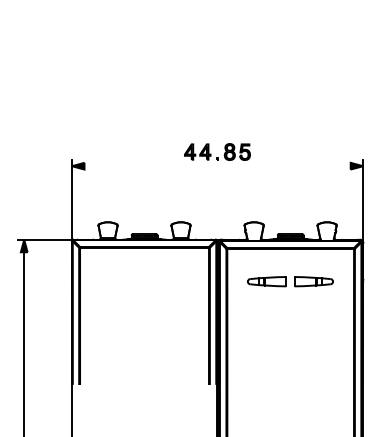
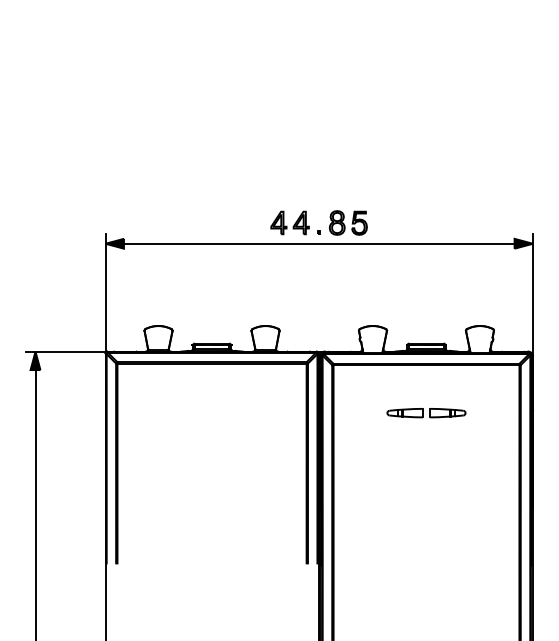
line: (217, 166) -> (319, 244), added
part: (290, 281) -> (426, 412), size x0.62

